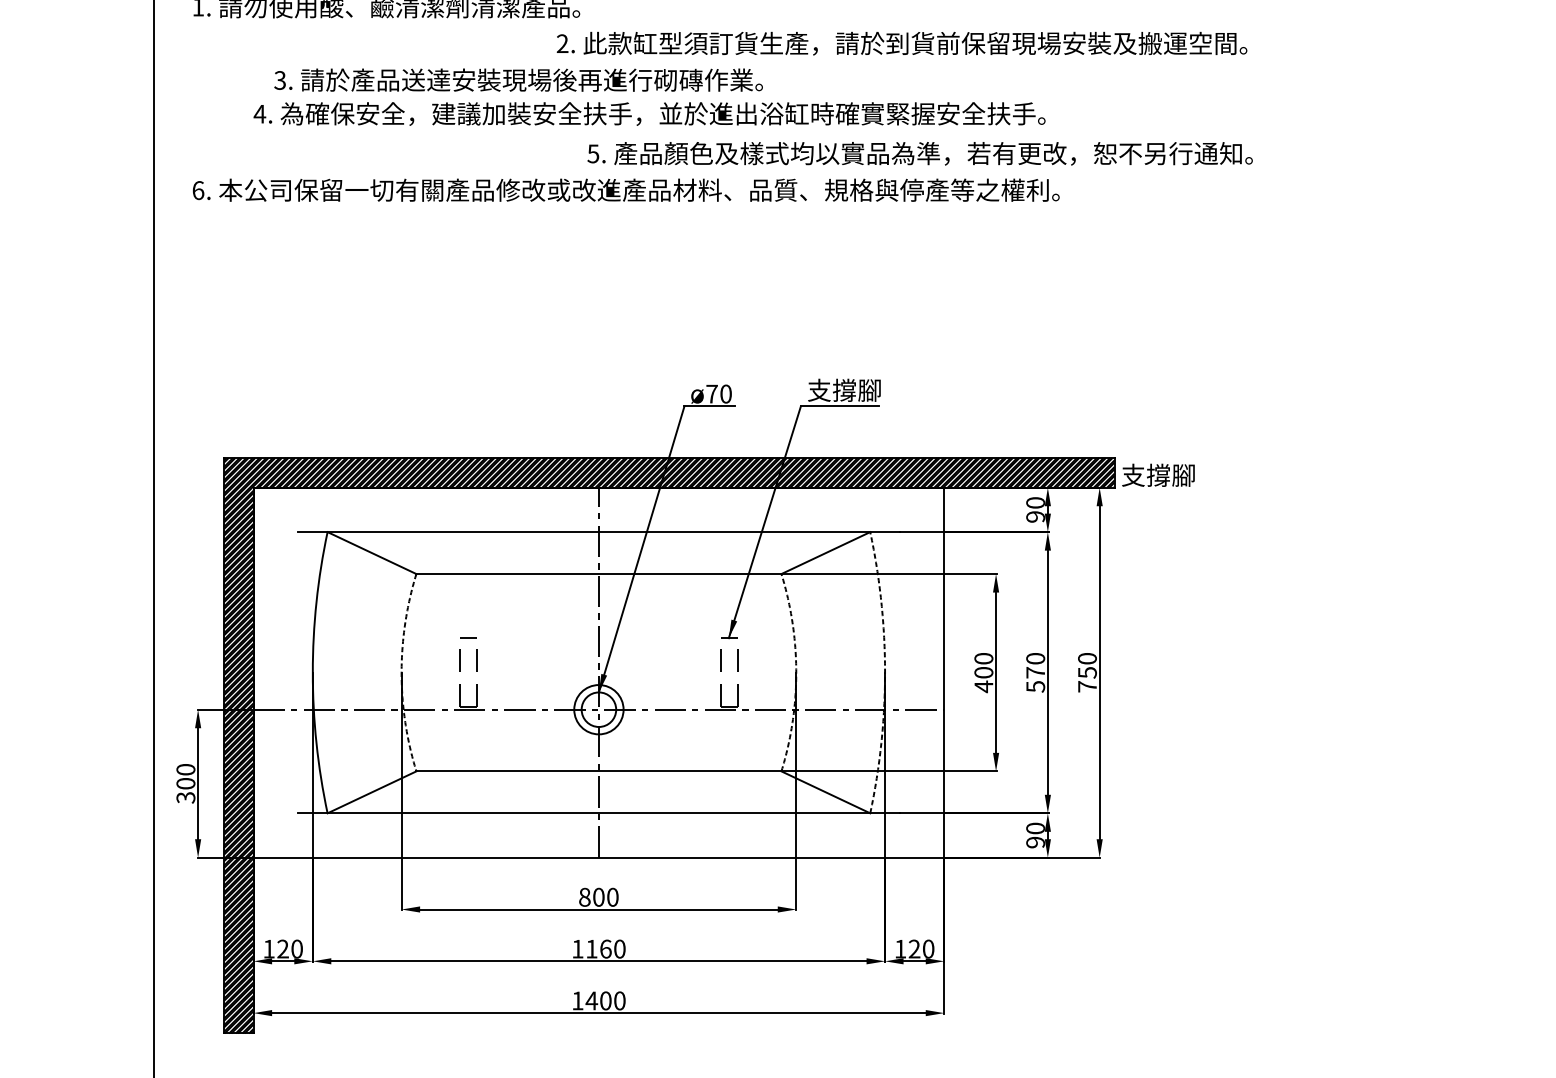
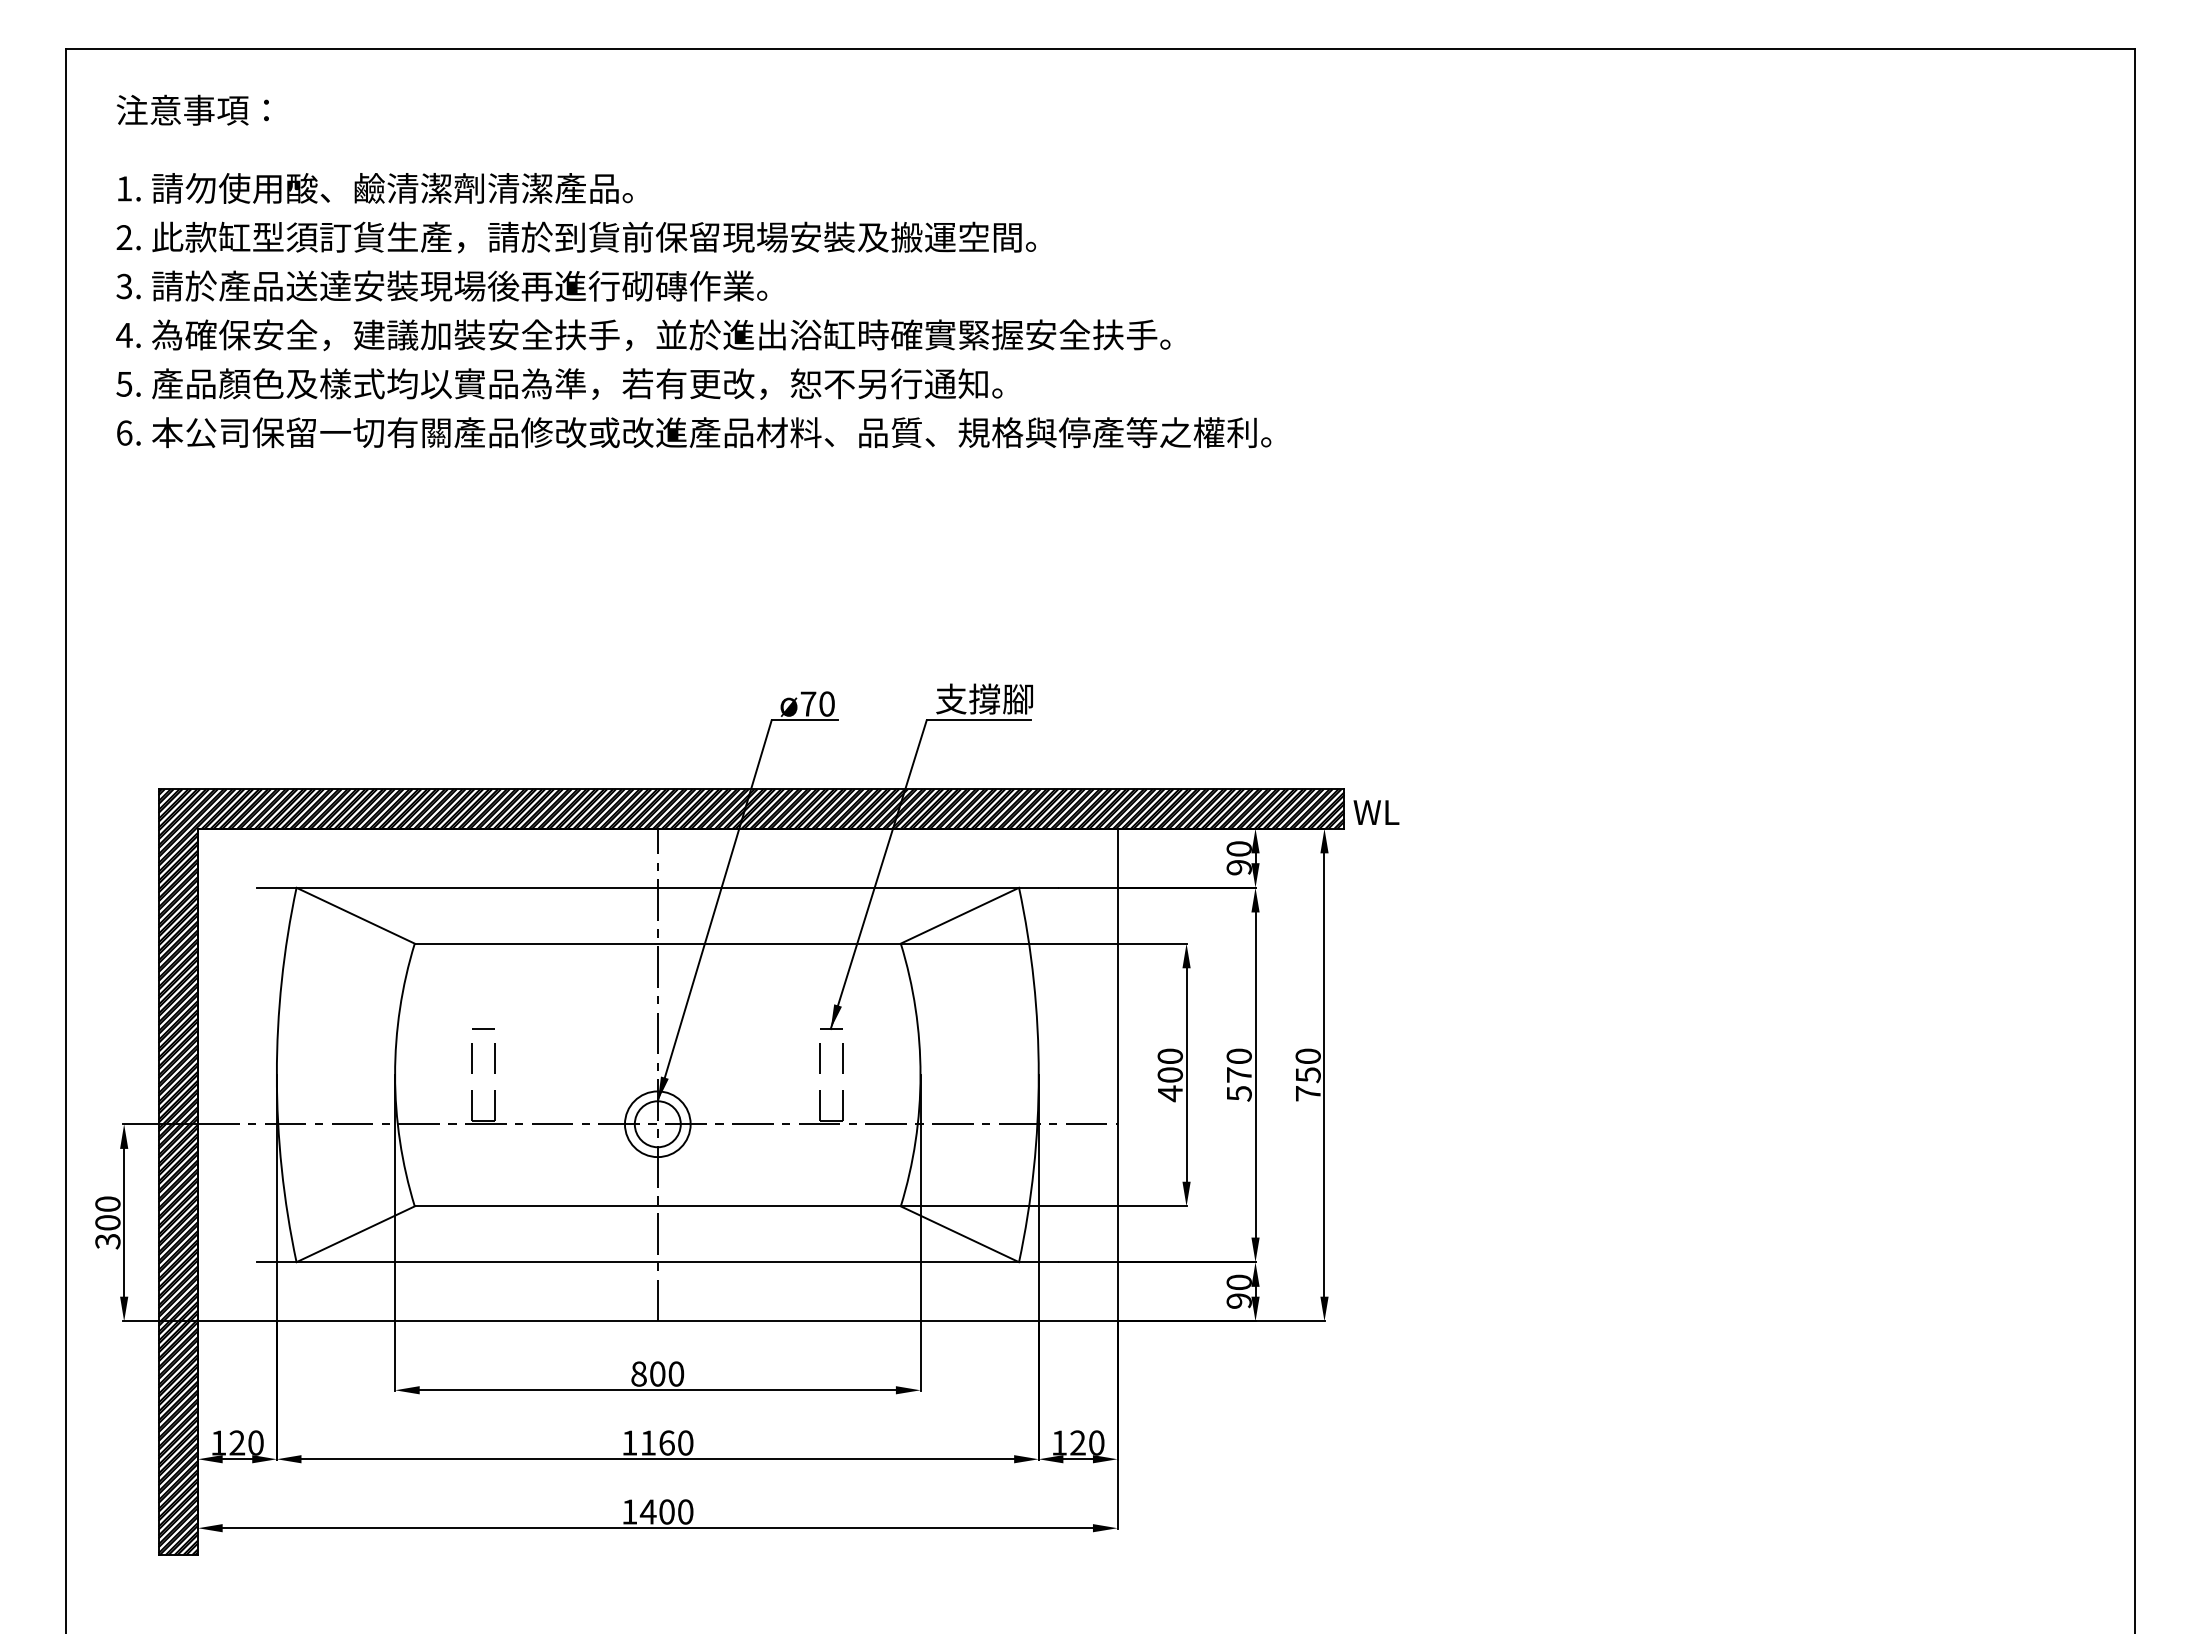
text: (901, 43) -> (575, 237), moved
text: (518, 79) -> (441, 285), moved
text: (649, 114) -> (643, 335), moved
text: (920, 153) -> (559, 383), moved
text: (1158, 474) -> (1402, 811), 支撐腳 -> WL
arc: (401, 673) -> (395, 1075), dashed -> solid
arc: (796, 673) -> (920, 1075), dashed -> solid
arc: (884, 673) -> (1038, 1075), dashed -> solid

